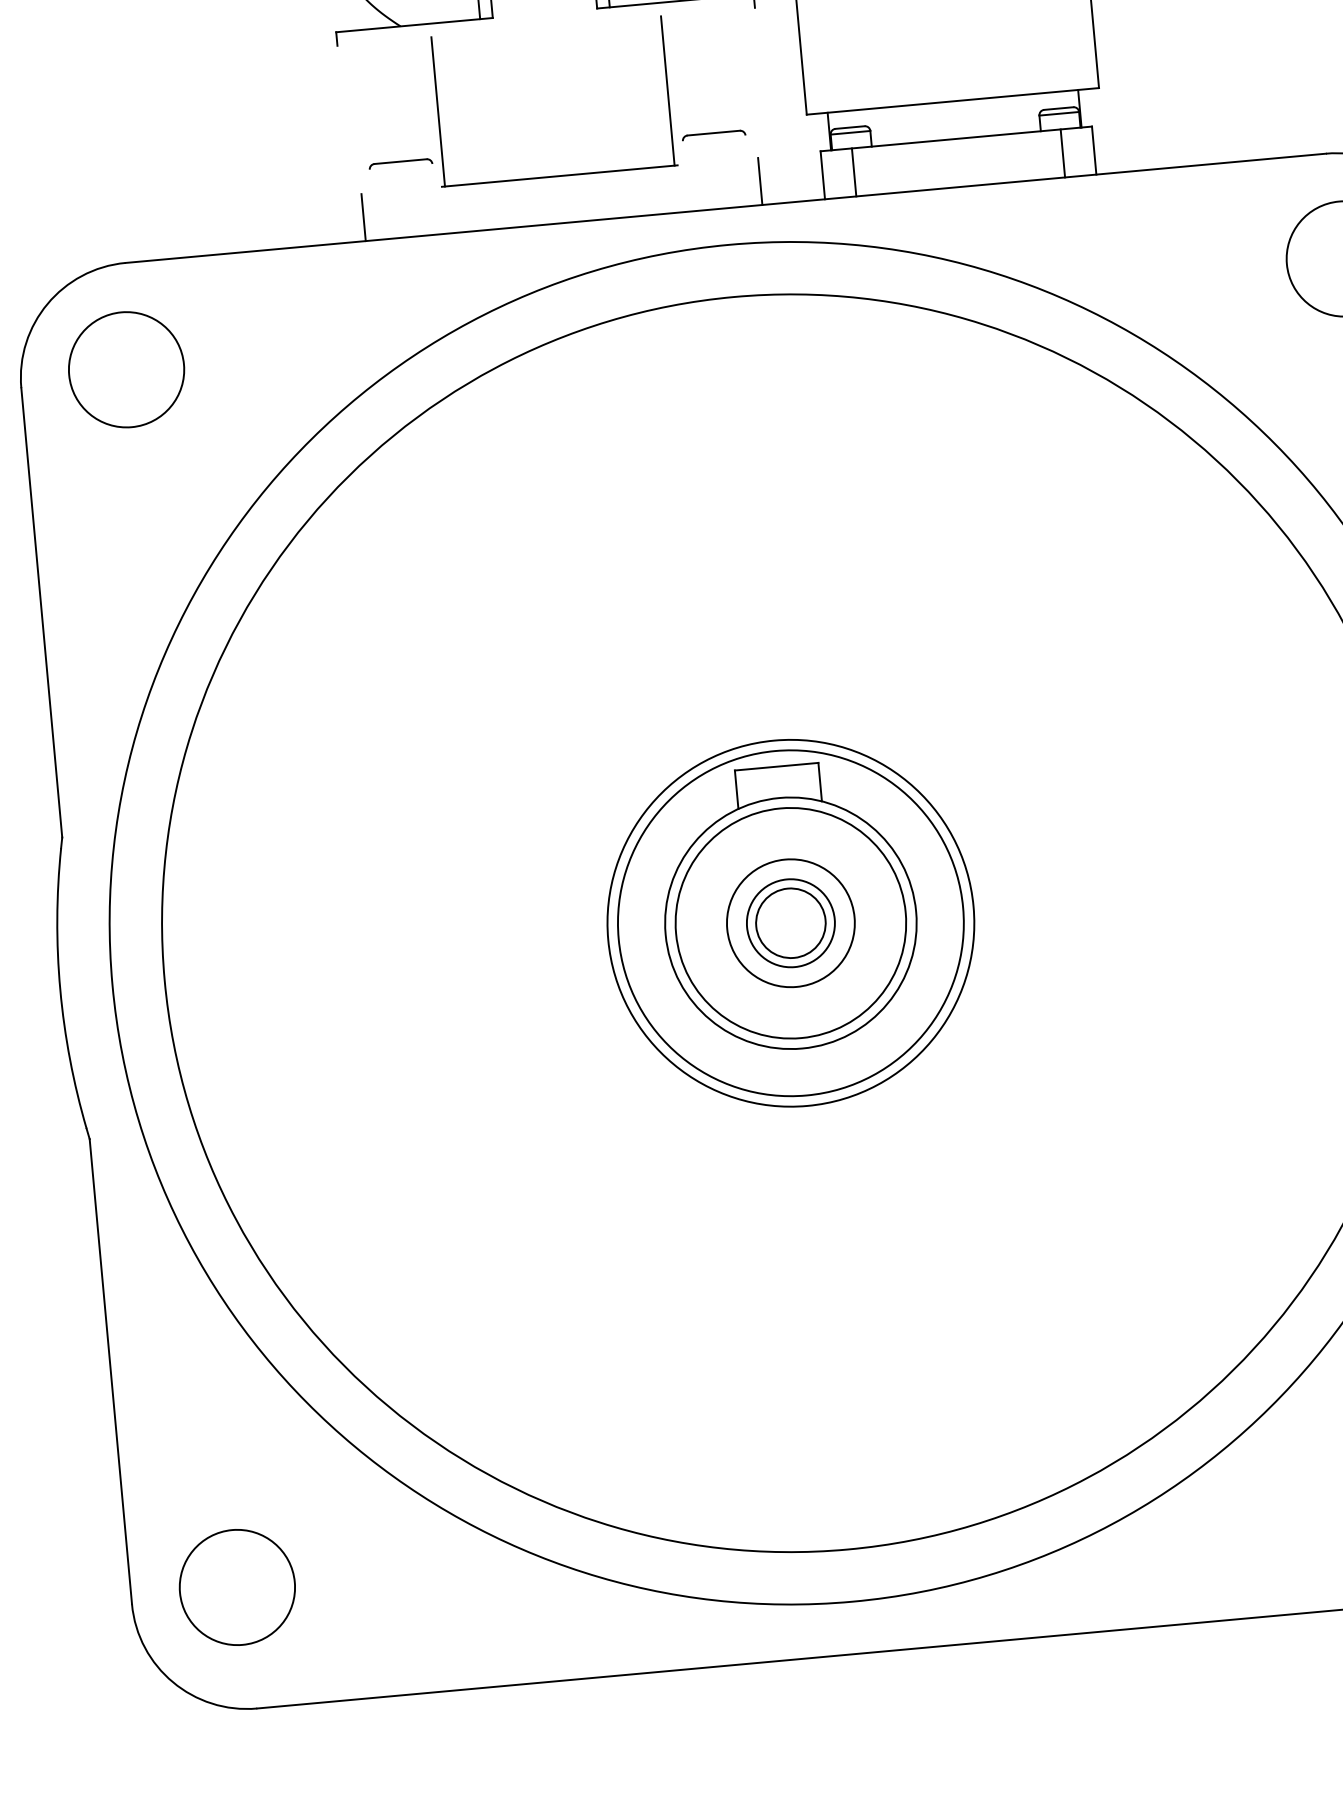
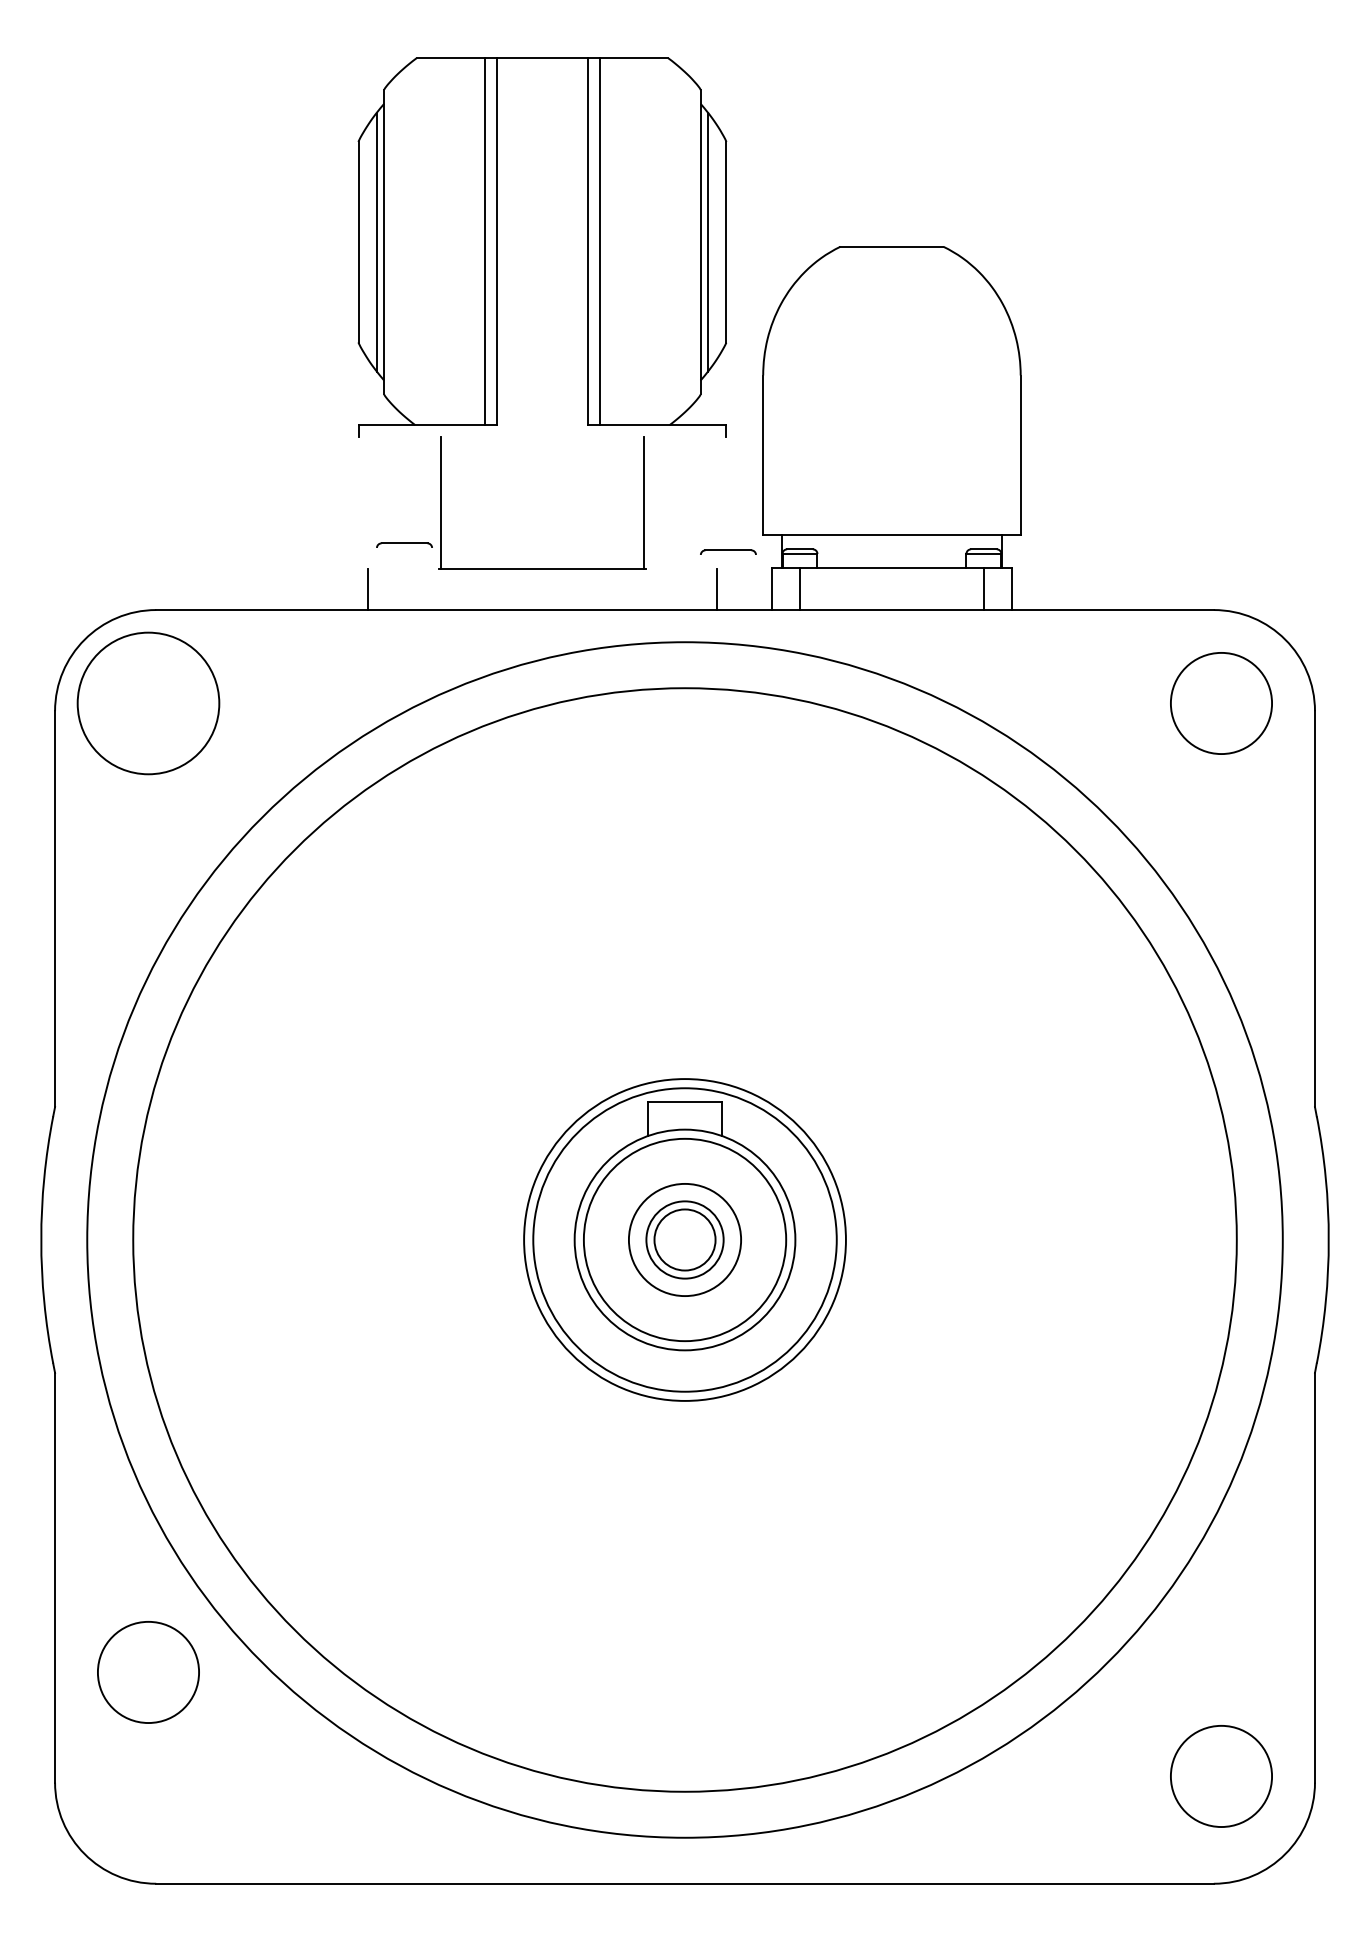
part: (713, 134) -> (728, 551), moved
circle: (126, 369) -> (148, 703), size x1.4
circle: (237, 1587) -> (148, 1672), moved

